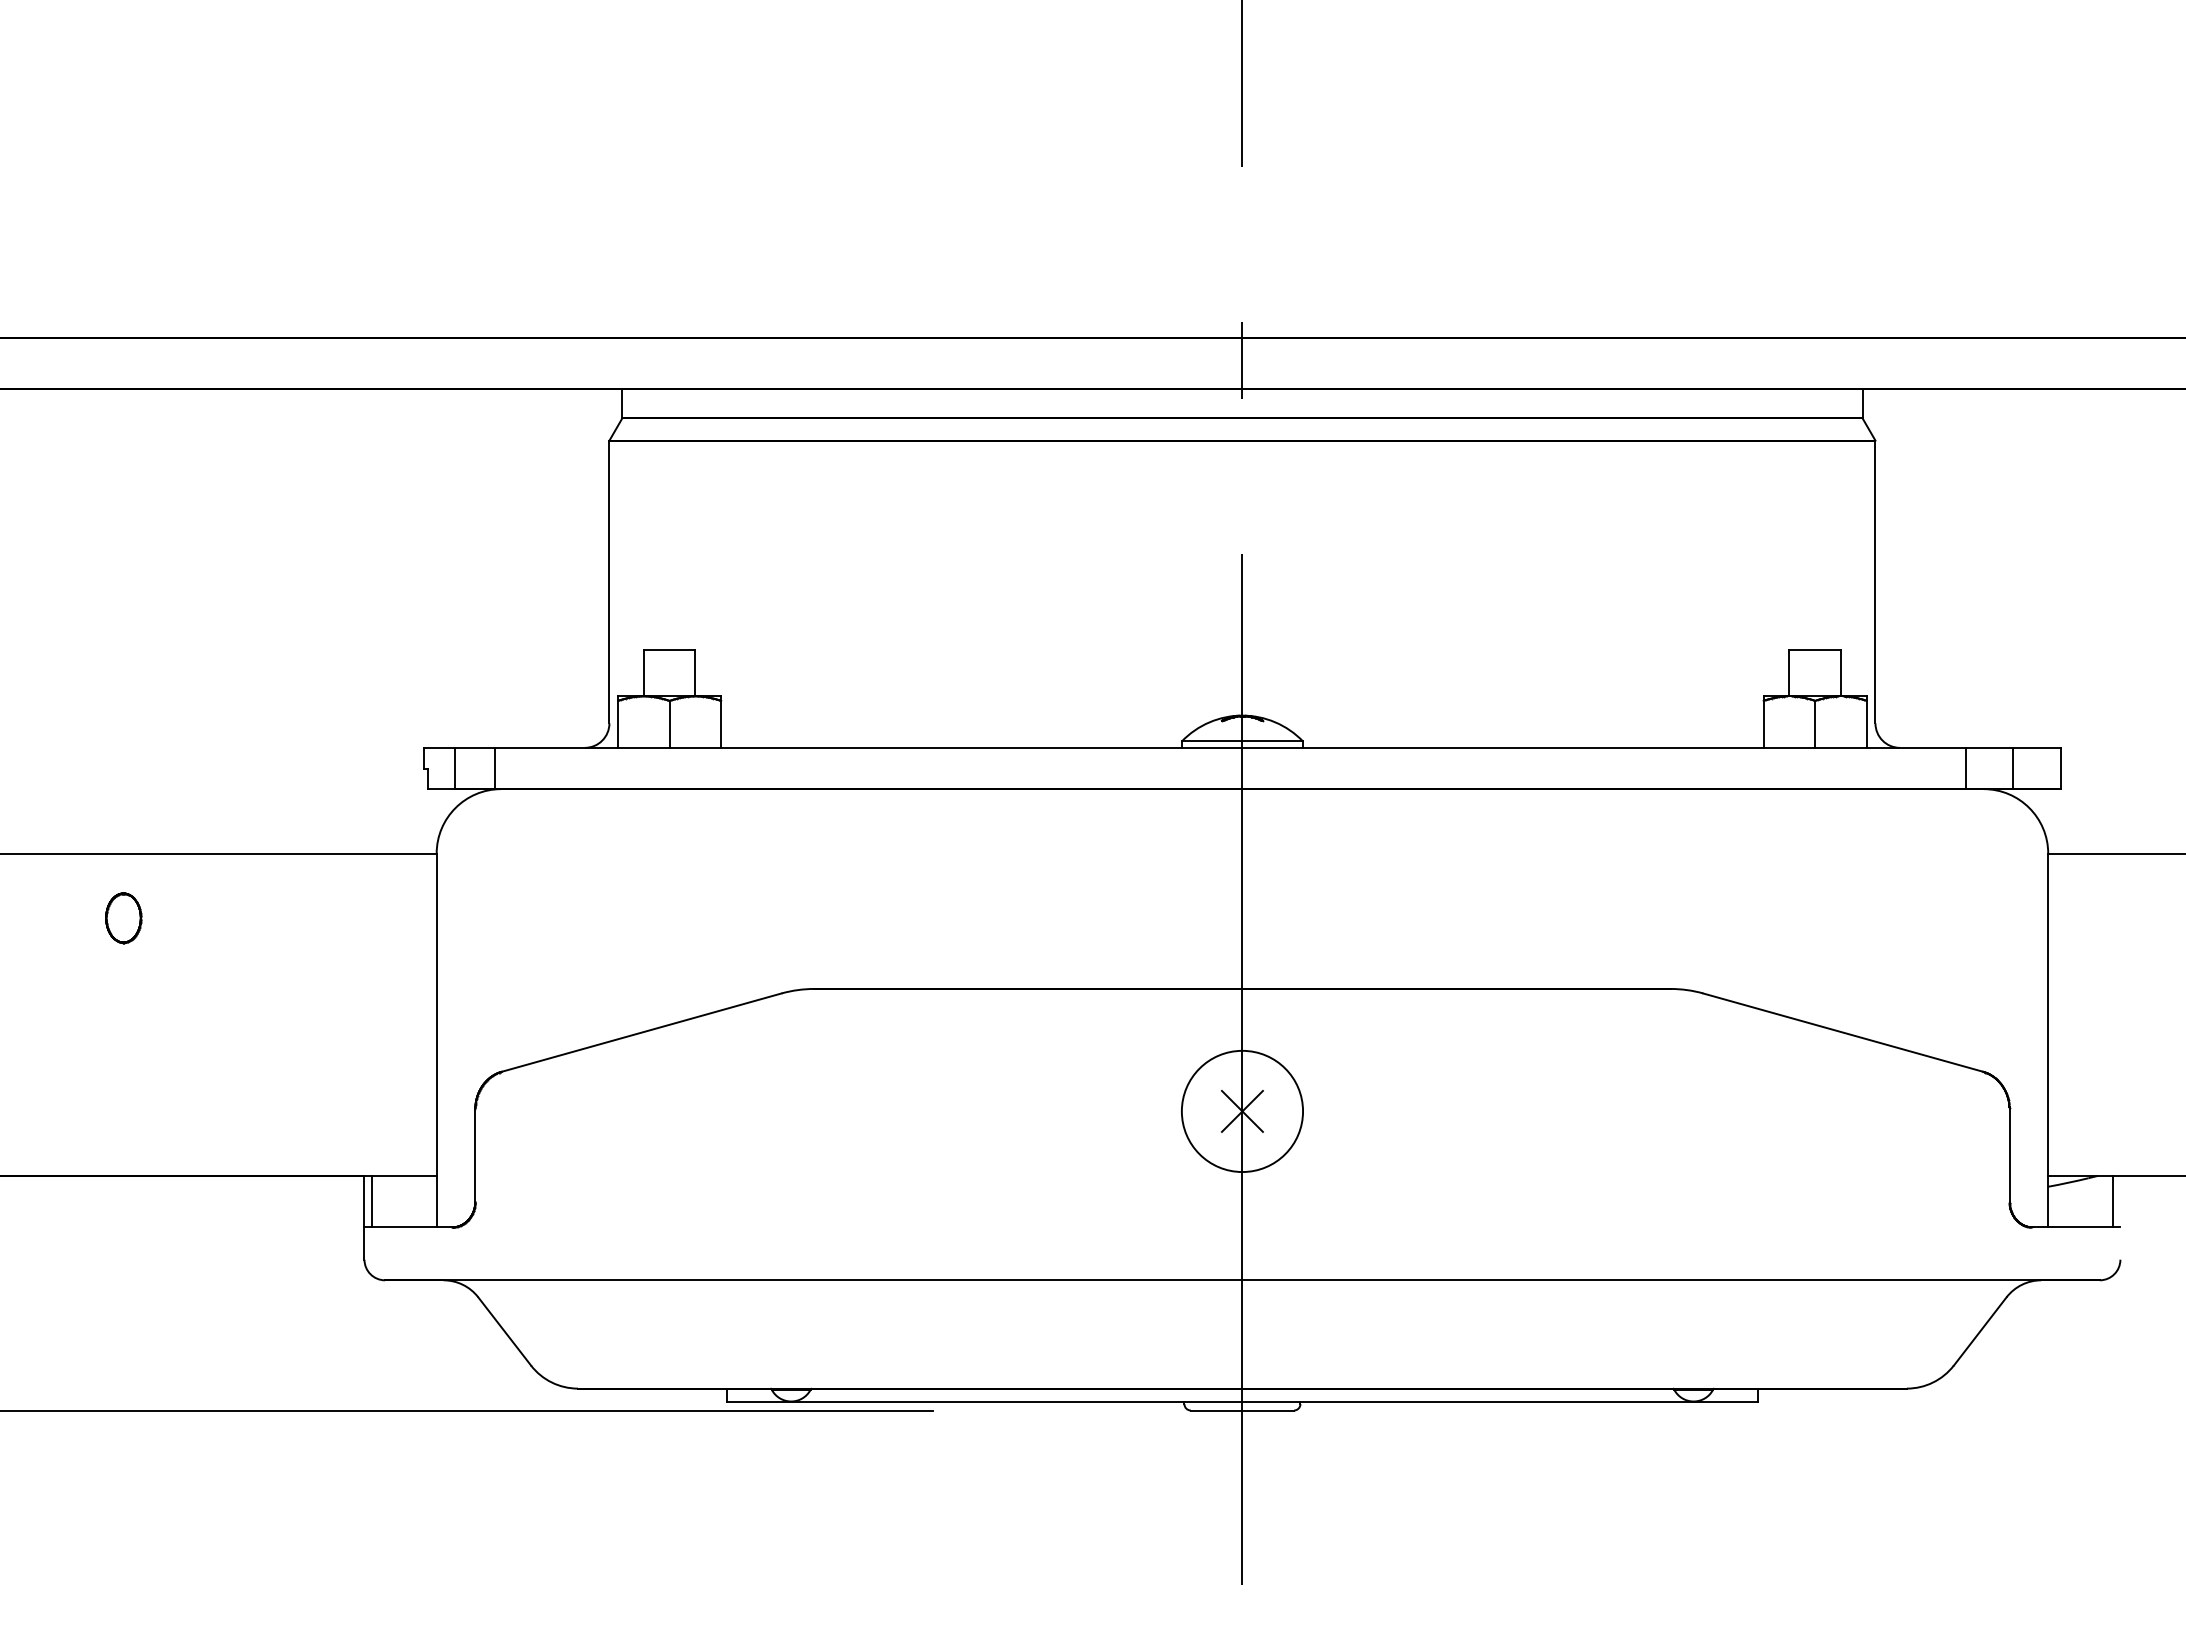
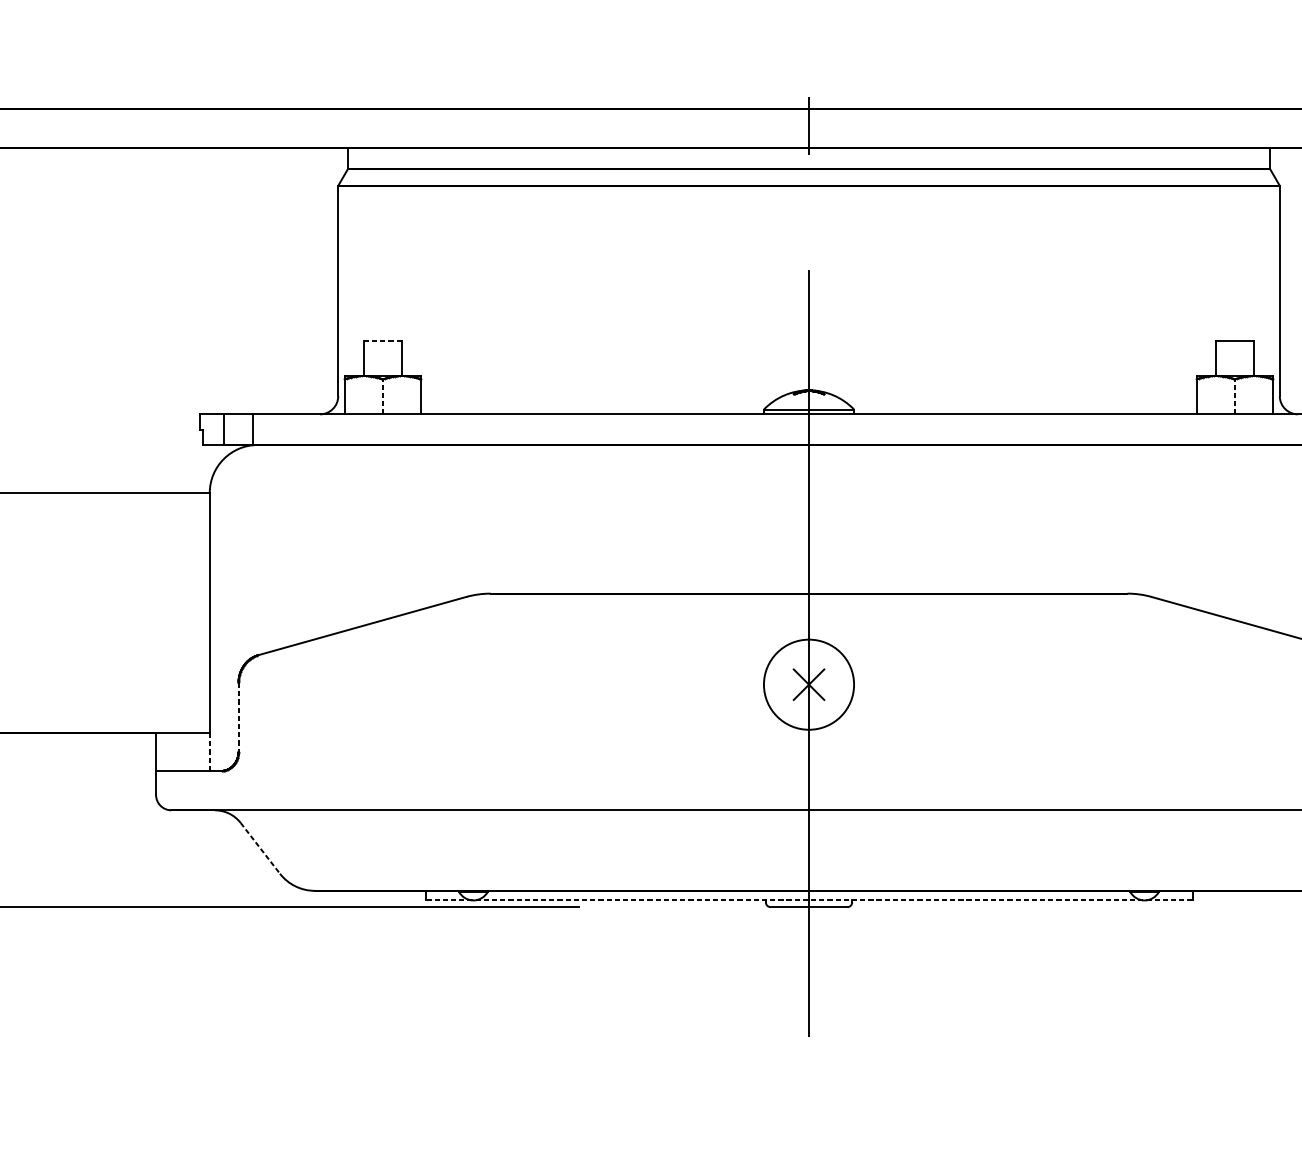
line: (669, 649) -> (382, 341), solid -> dashed
line: (669, 723) -> (382, 396), solid -> dashed
line: (1815, 723) -> (1235, 396), solid -> dashed
line: (475, 1155) -> (238, 717), solid -> dashed
line: (372, 1201) -> (162, 751), removed
line: (436, 1201) -> (209, 751), solid -> dashed
line: (505, 1331) -> (260, 848), solid -> dashed
line: (1242, 1401) -> (809, 900), solid -> dashed

